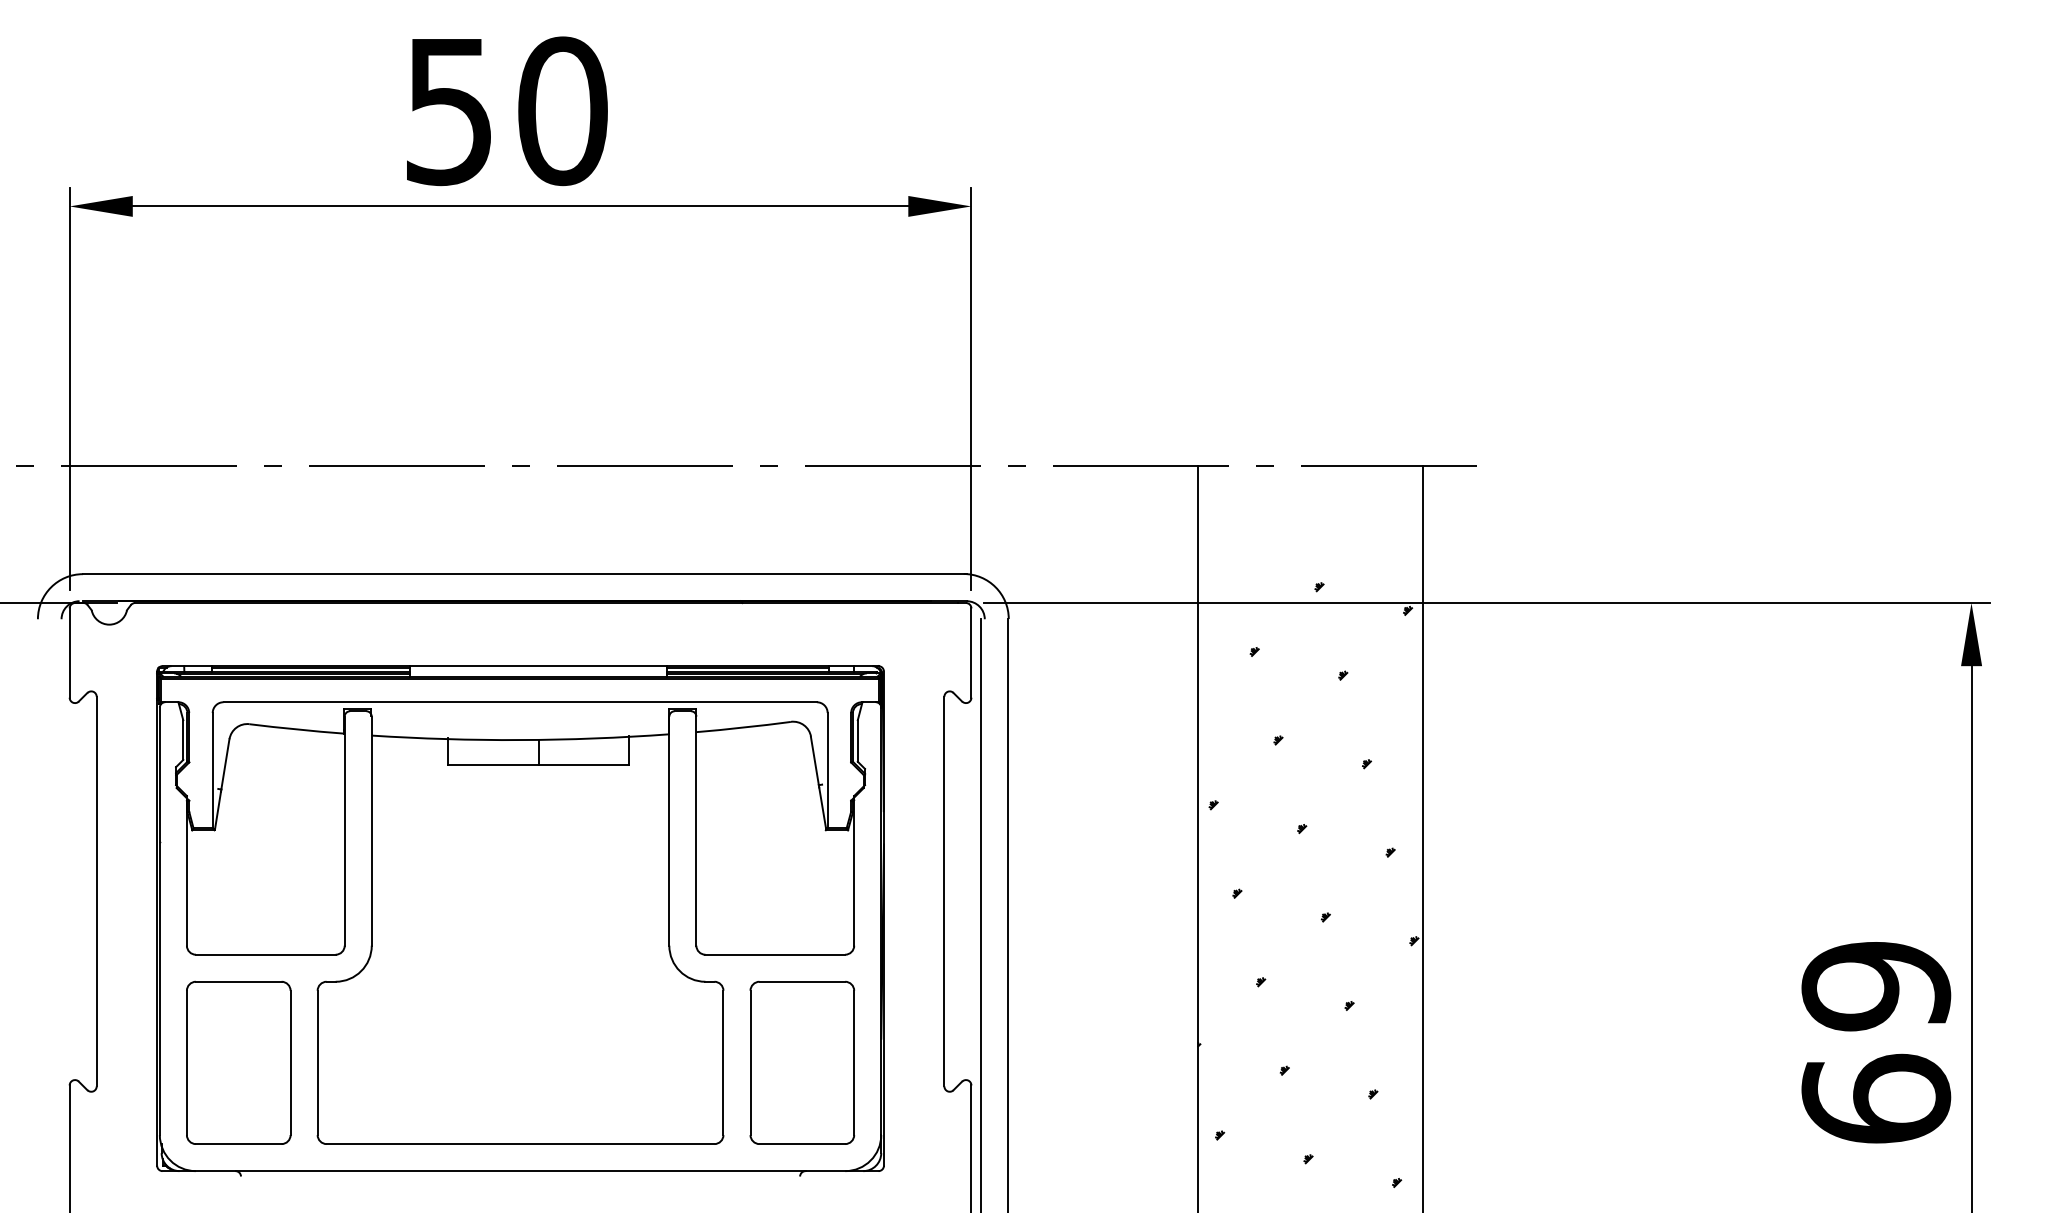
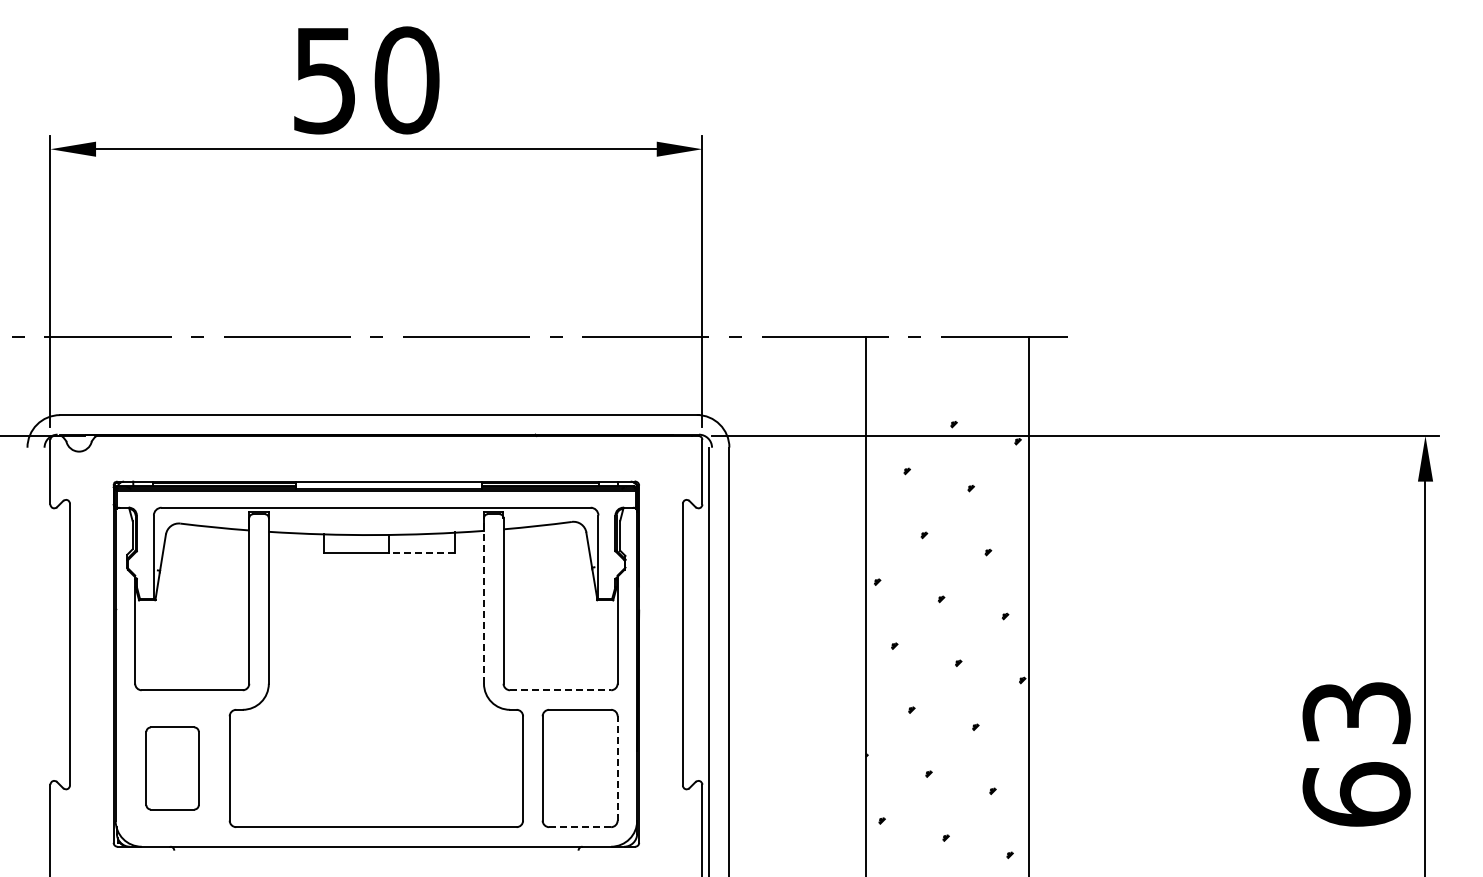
line: (584, 765) -> (422, 553), solid -> dashed
line: (670, 830) -> (484, 600), solid -> dashed
line: (775, 955) -> (560, 690), solid -> dashed
text: (1876, 986) -> (1356, 713), 69 -> 63
part: (238, 1062) -> (172, 768), size x0.7
line: (853, 1062) -> (617, 768), solid -> dashed
line: (802, 1144) -> (580, 827), solid -> dashed

